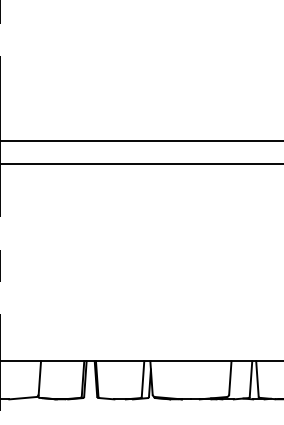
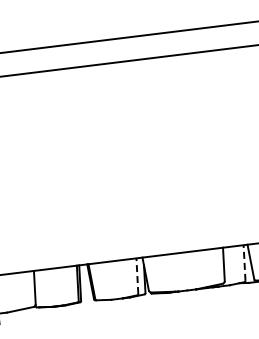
line: (143, 379) -> (137, 276), solid -> dashed
line: (251, 379) -> (245, 263), solid -> dashed

